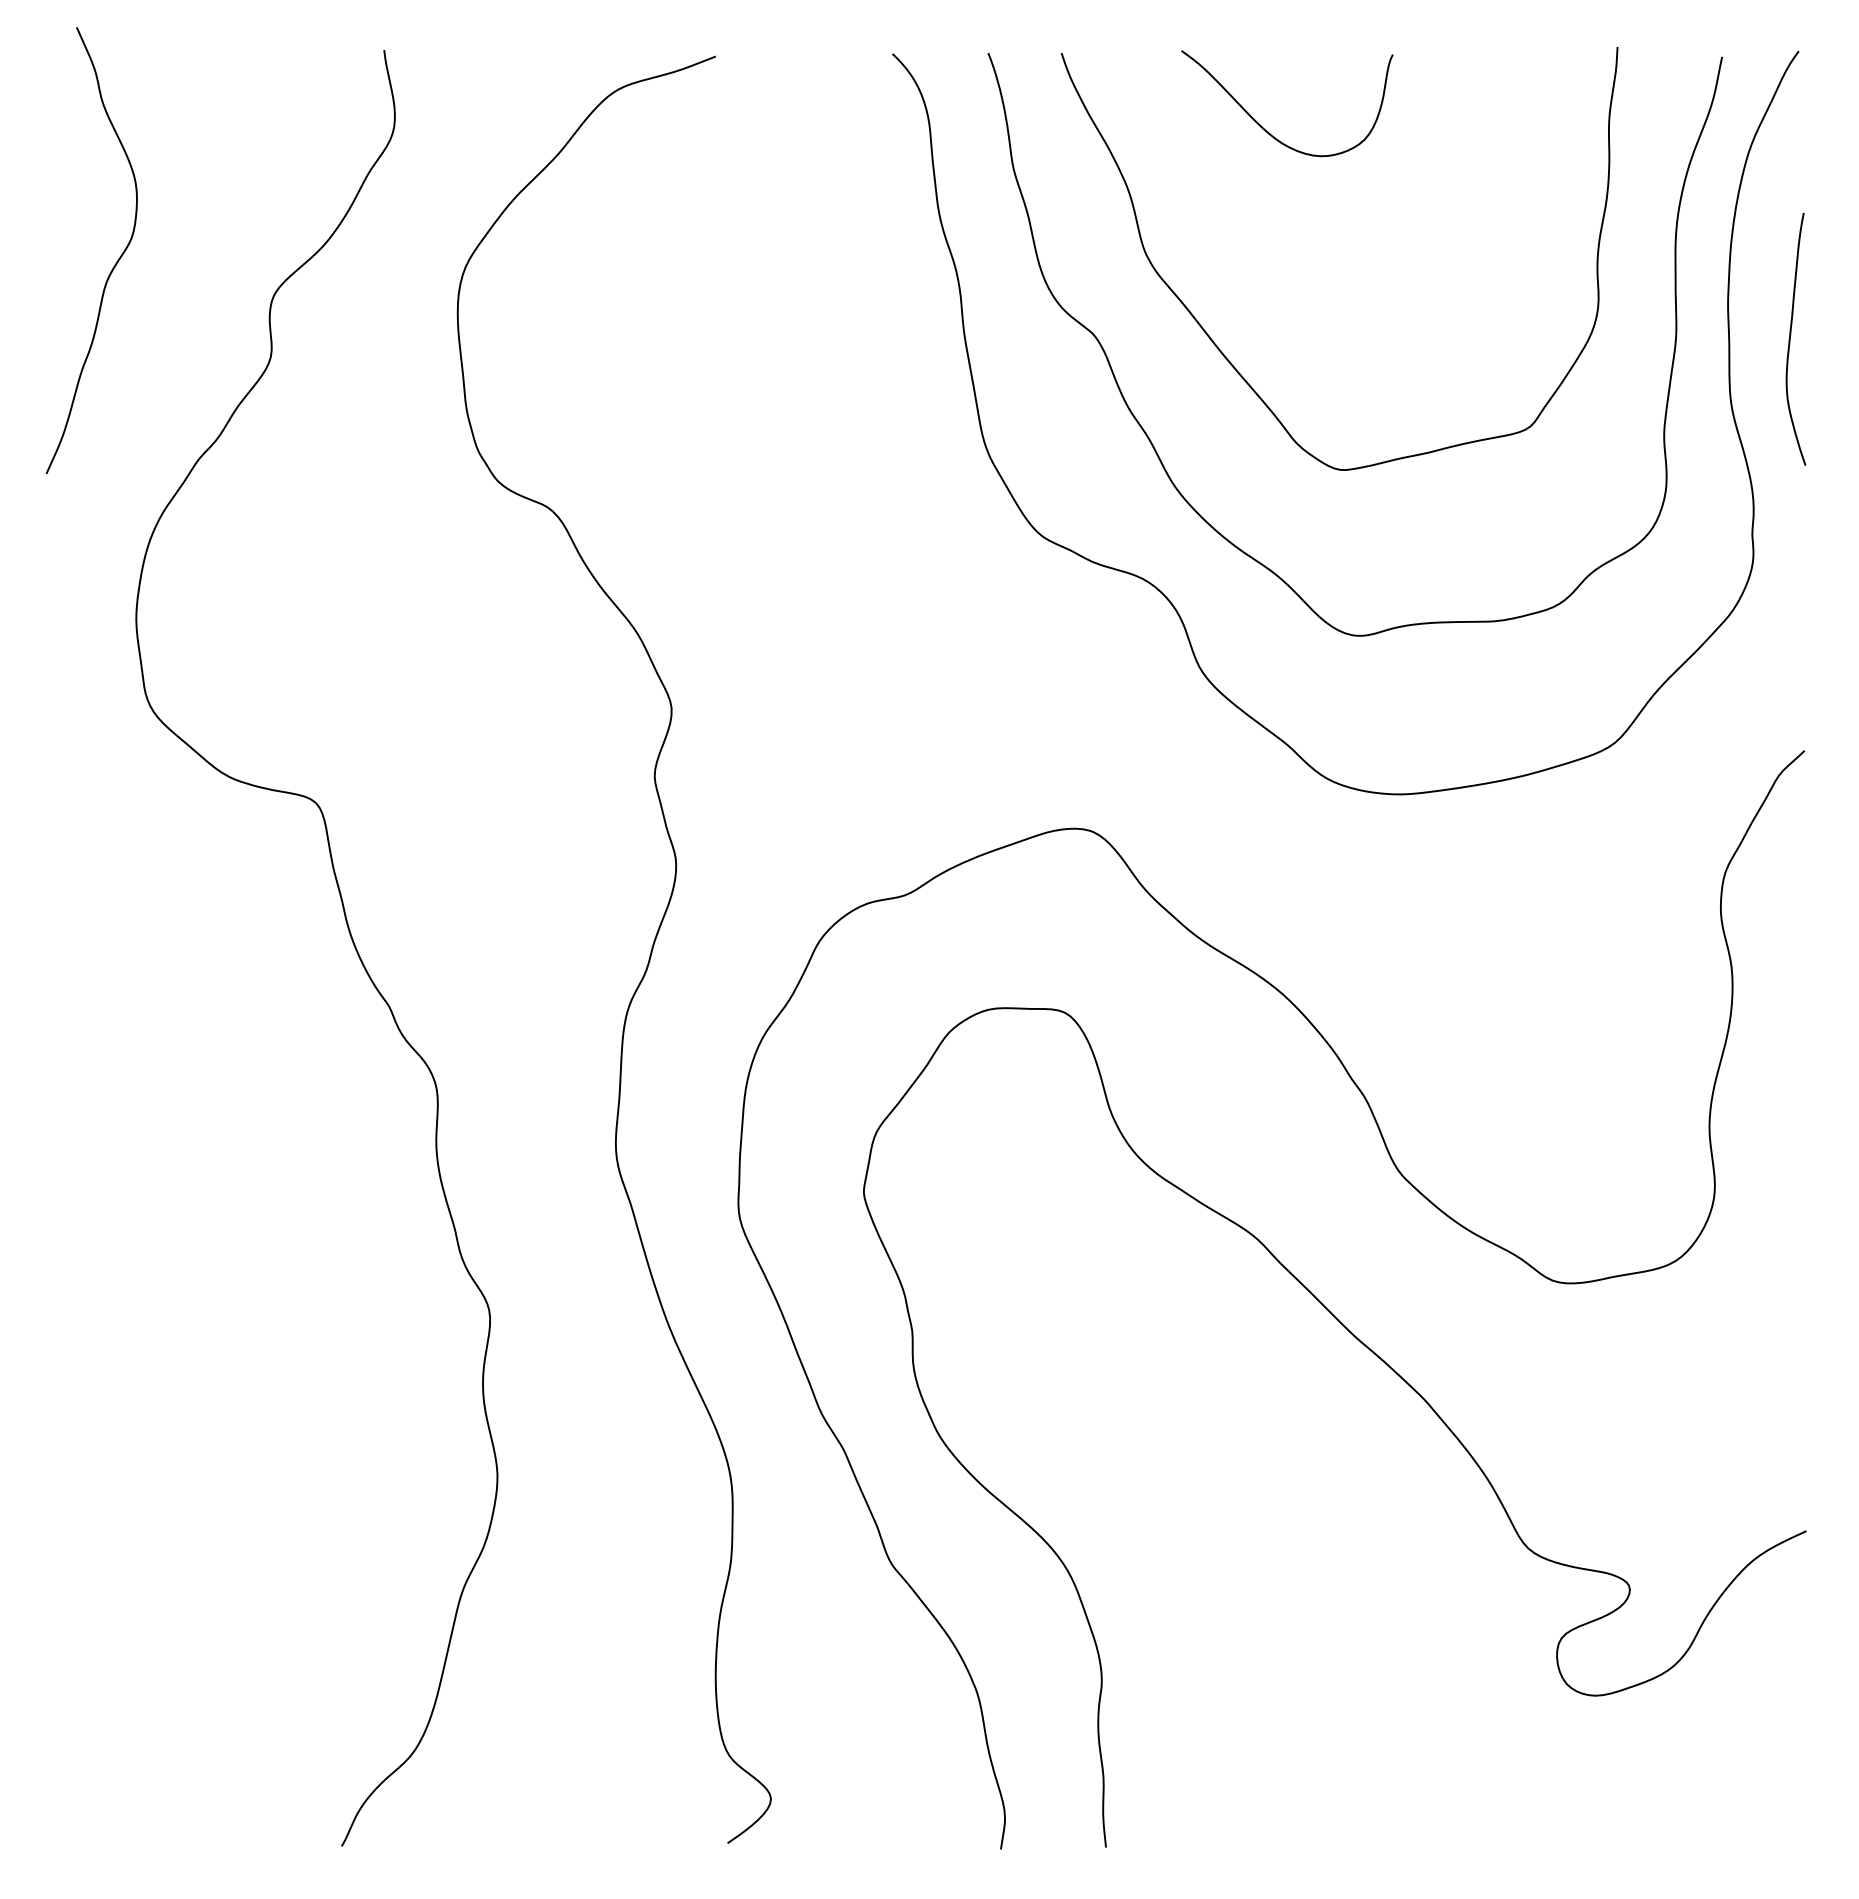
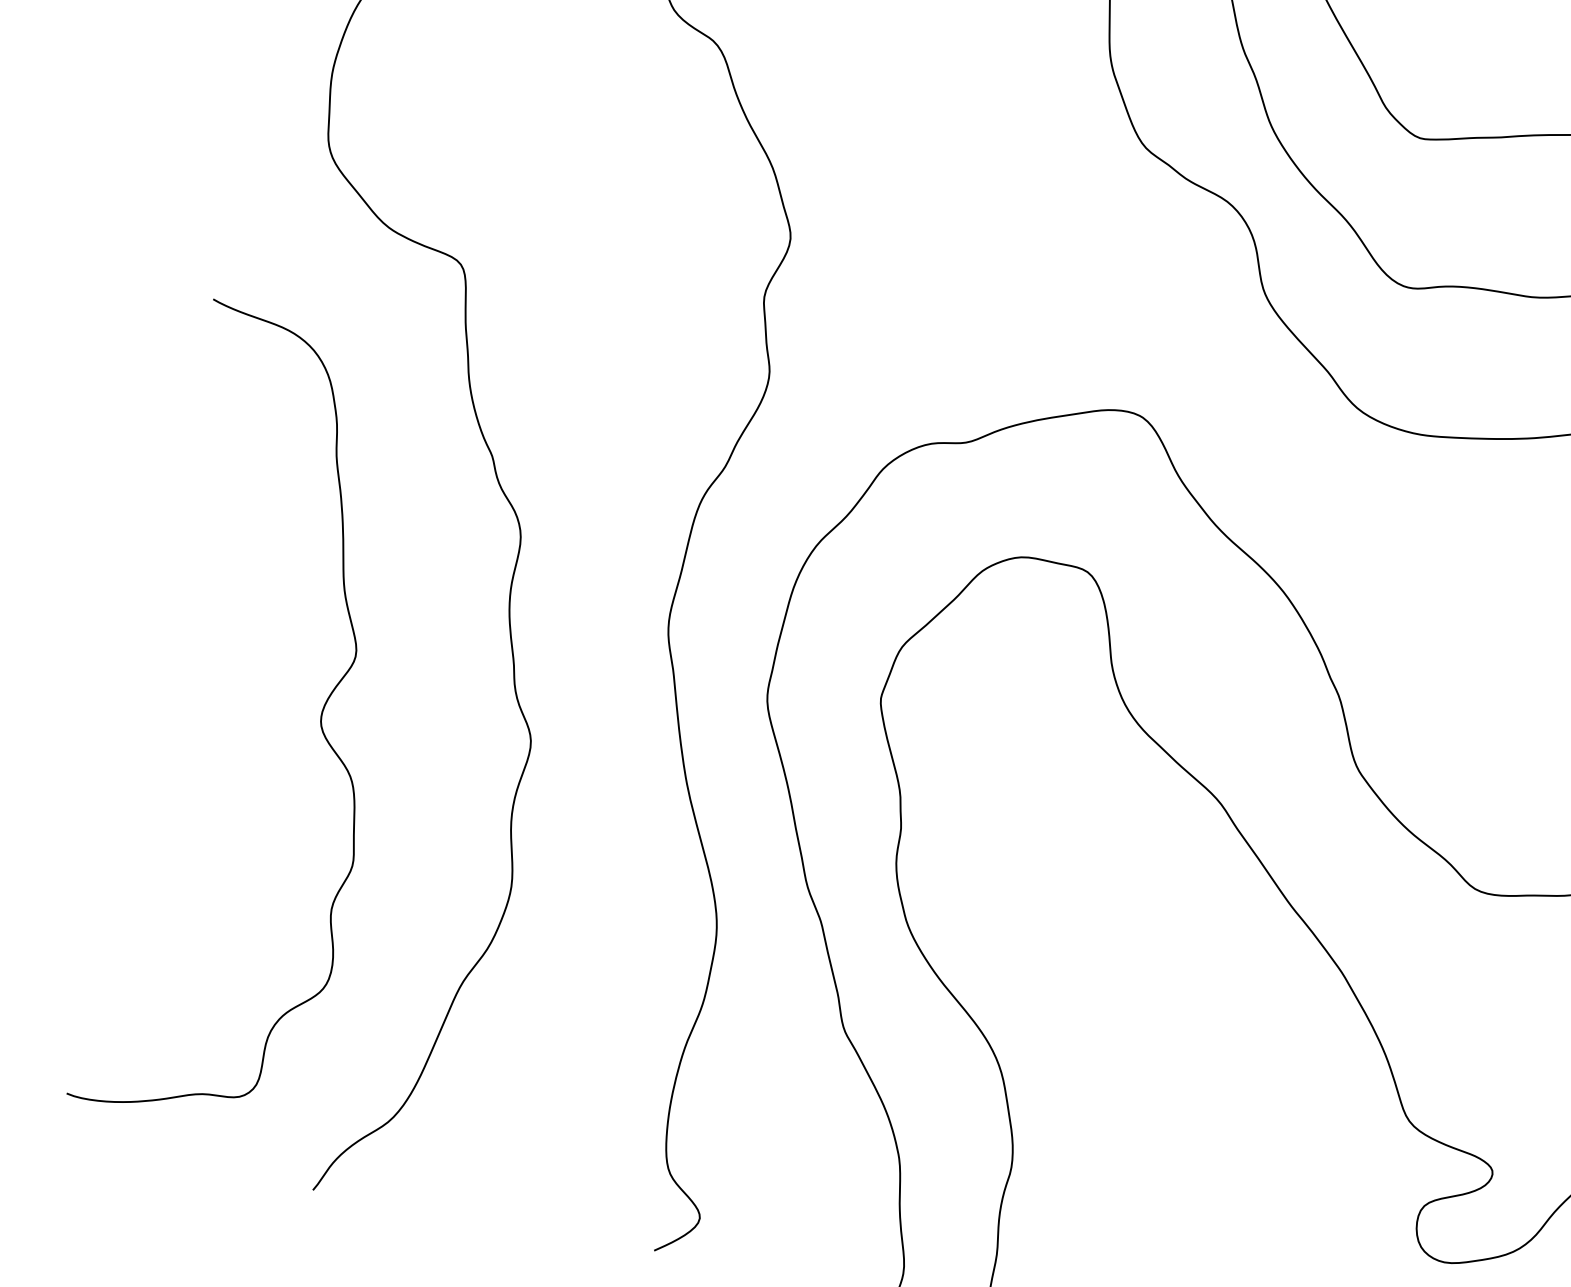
curve: (254, 1332) -> (320, 722), added

